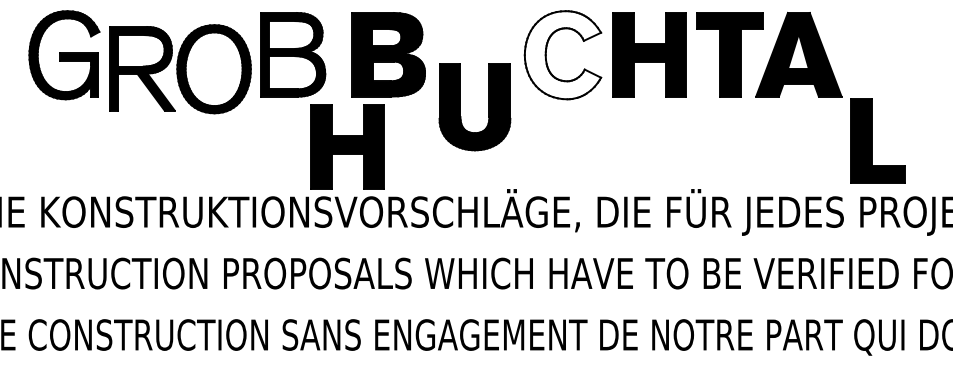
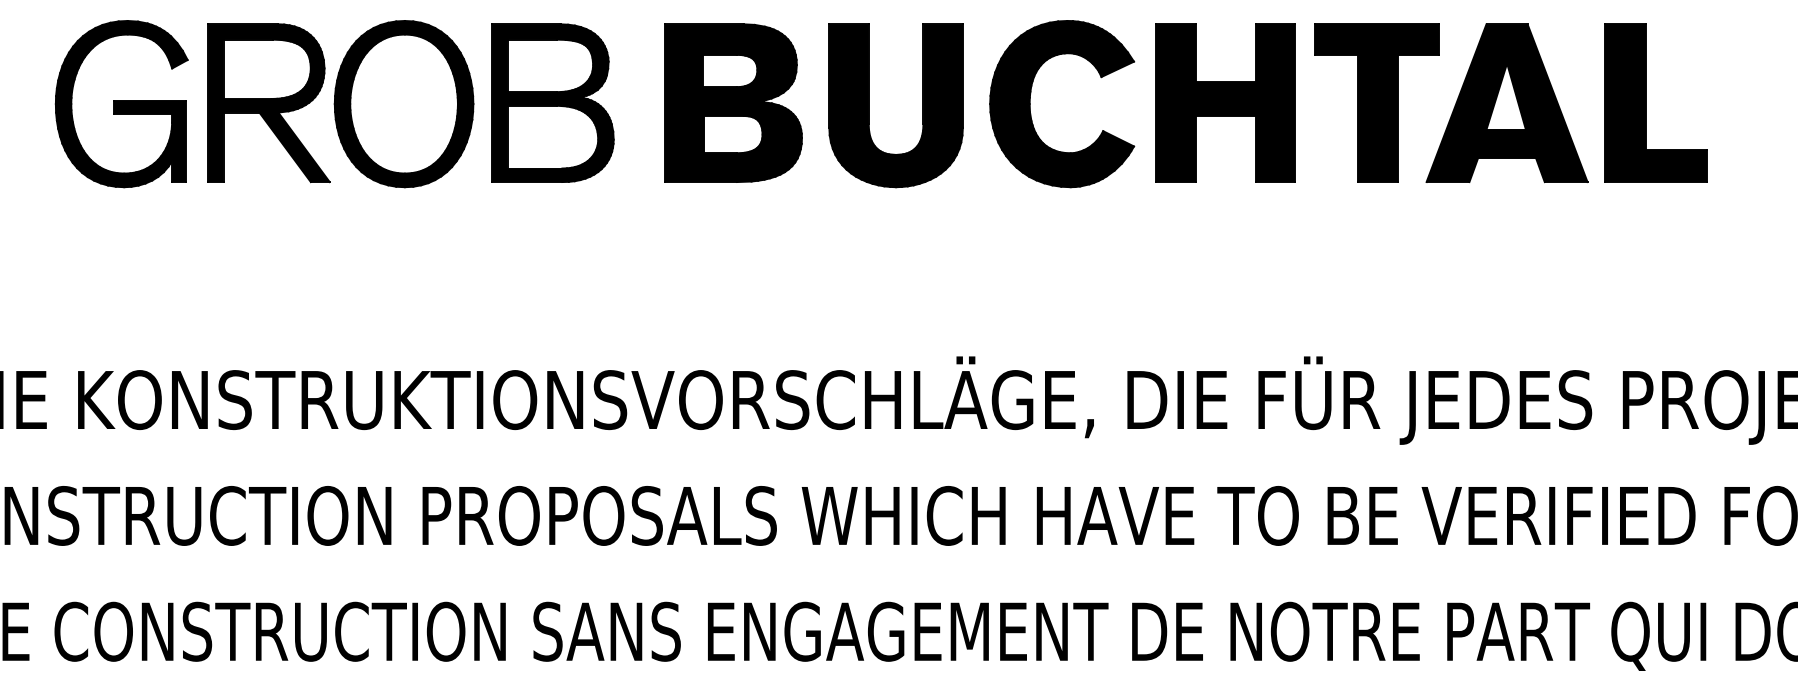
fill: (562, 55) -> (1061, 104), added
part: (180, 69) -> (340, 104), moved
part: (460, 107) -> (868, 106), moved
part: (877, 140) -> (1655, 102), moved
part: (347, 146) -> (655, 276), removed

